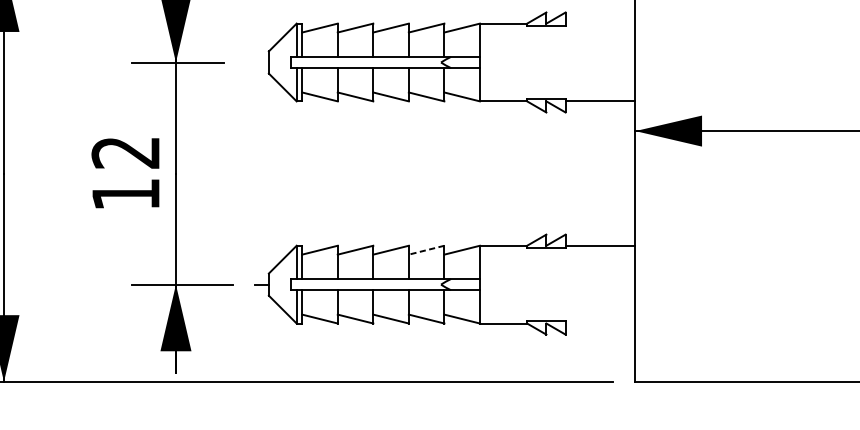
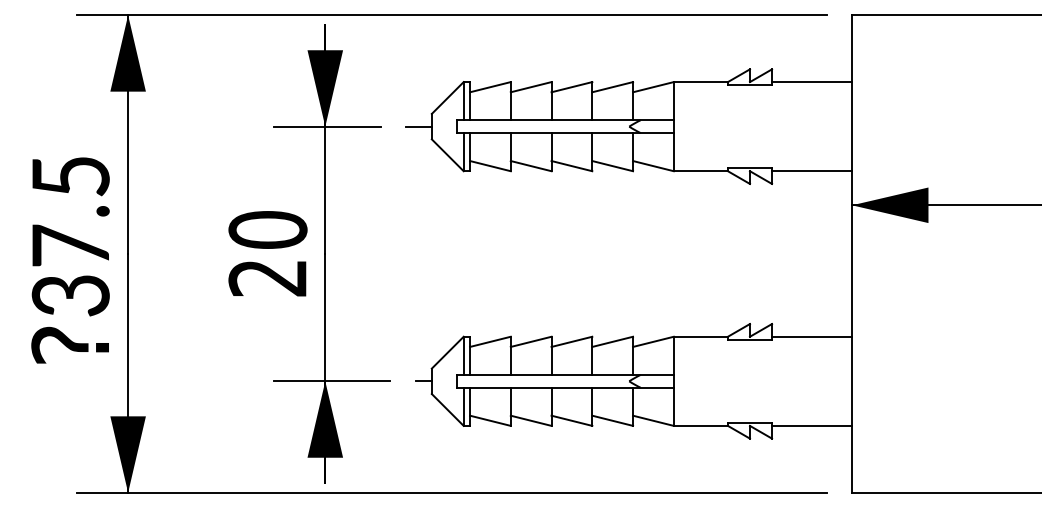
line: (600, 23) -> (812, 82), added
line: (257, 62) -> (418, 126), added
text: (125, 173) -> (267, 253), 12 -> 20
line: (426, 249) -> (612, 341), dashed -> solid
line: (600, 323) -> (812, 425), added

